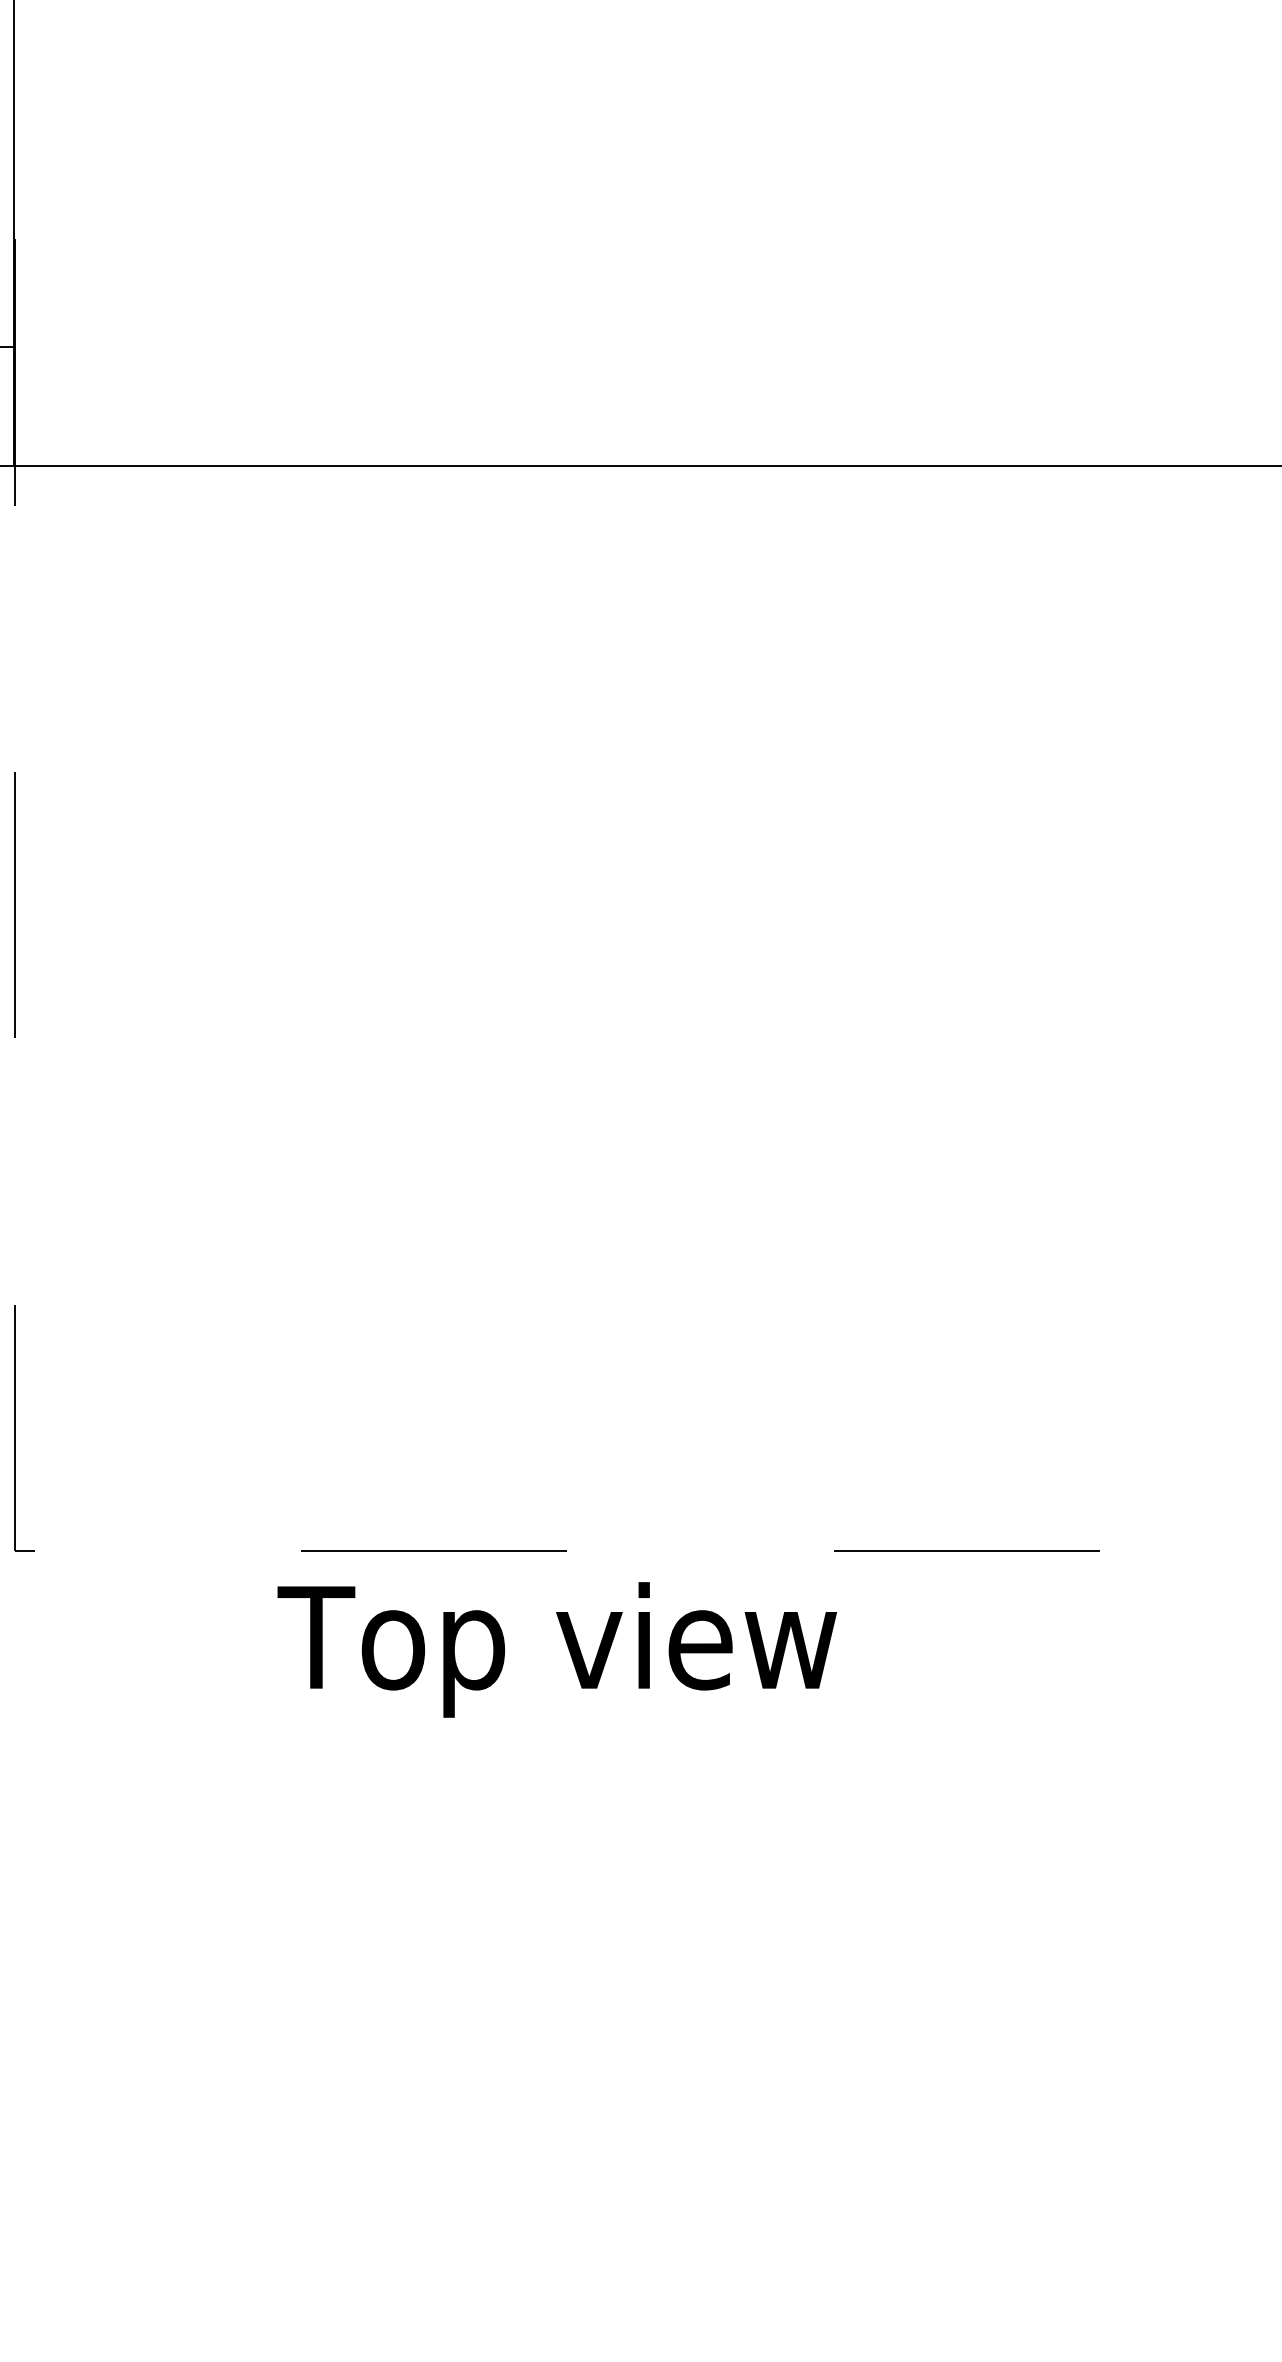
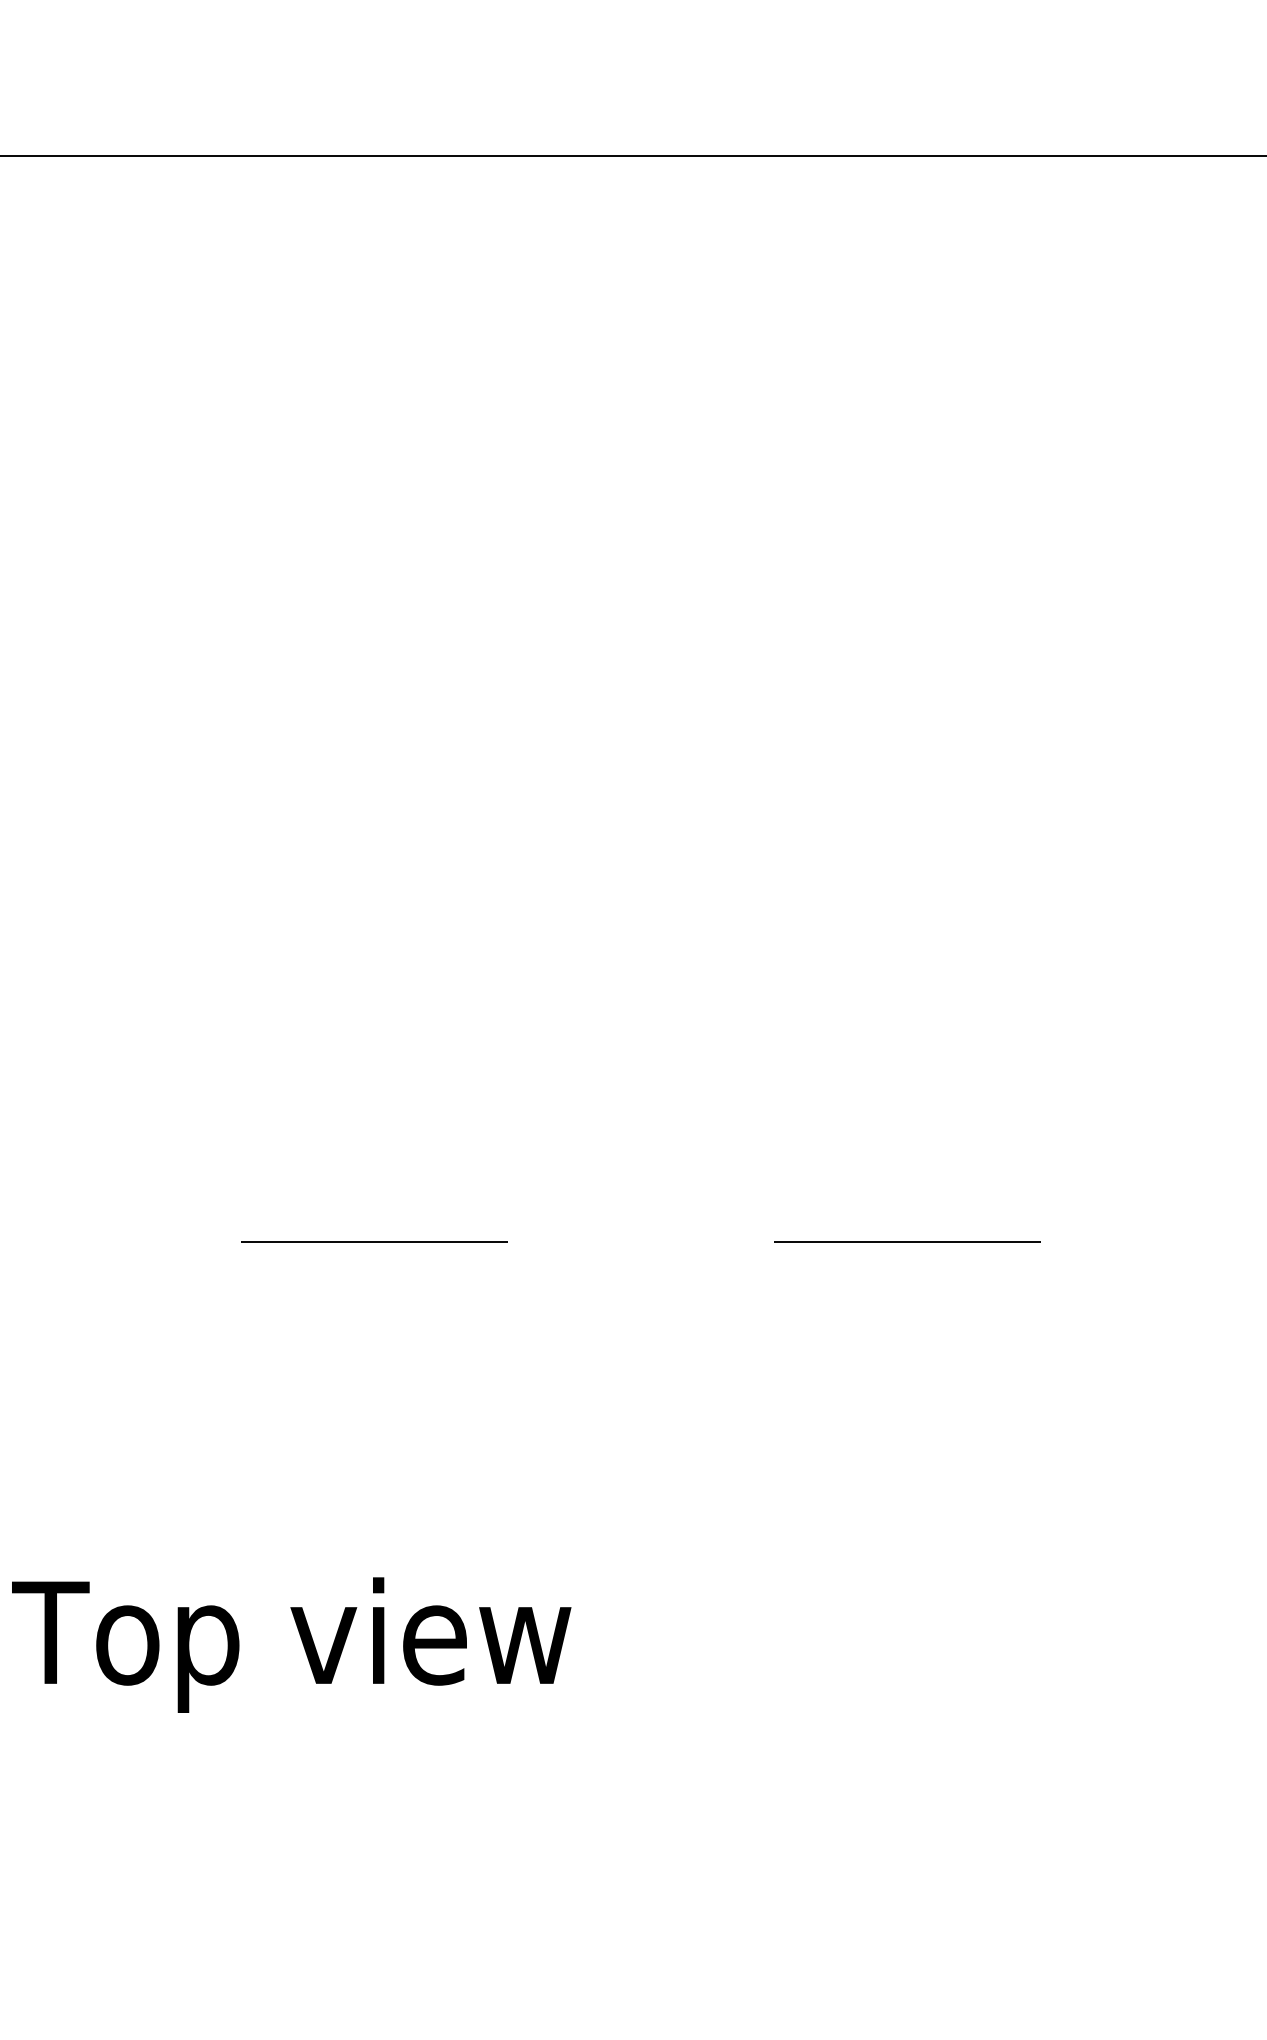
text: (556, 1649) -> (290, 1644), moved

